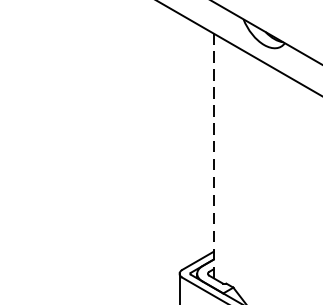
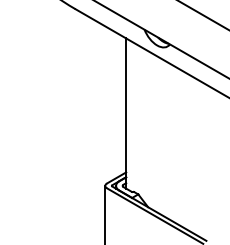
line: (214, 157) -> (126, 114), dashed -> solid

